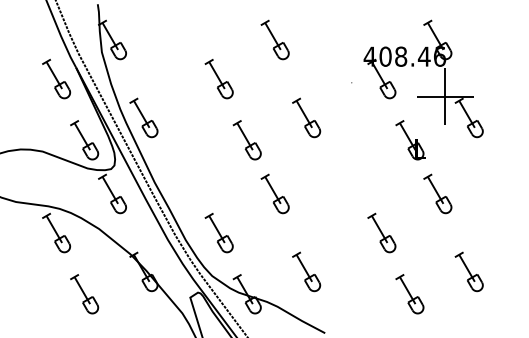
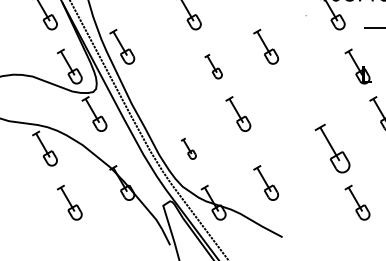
part: (246, 140) -> (212, 66), size x0.7
part: (381, 232) -> (332, 148), size x1.4
part: (218, 233) -> (188, 149), size x0.6

